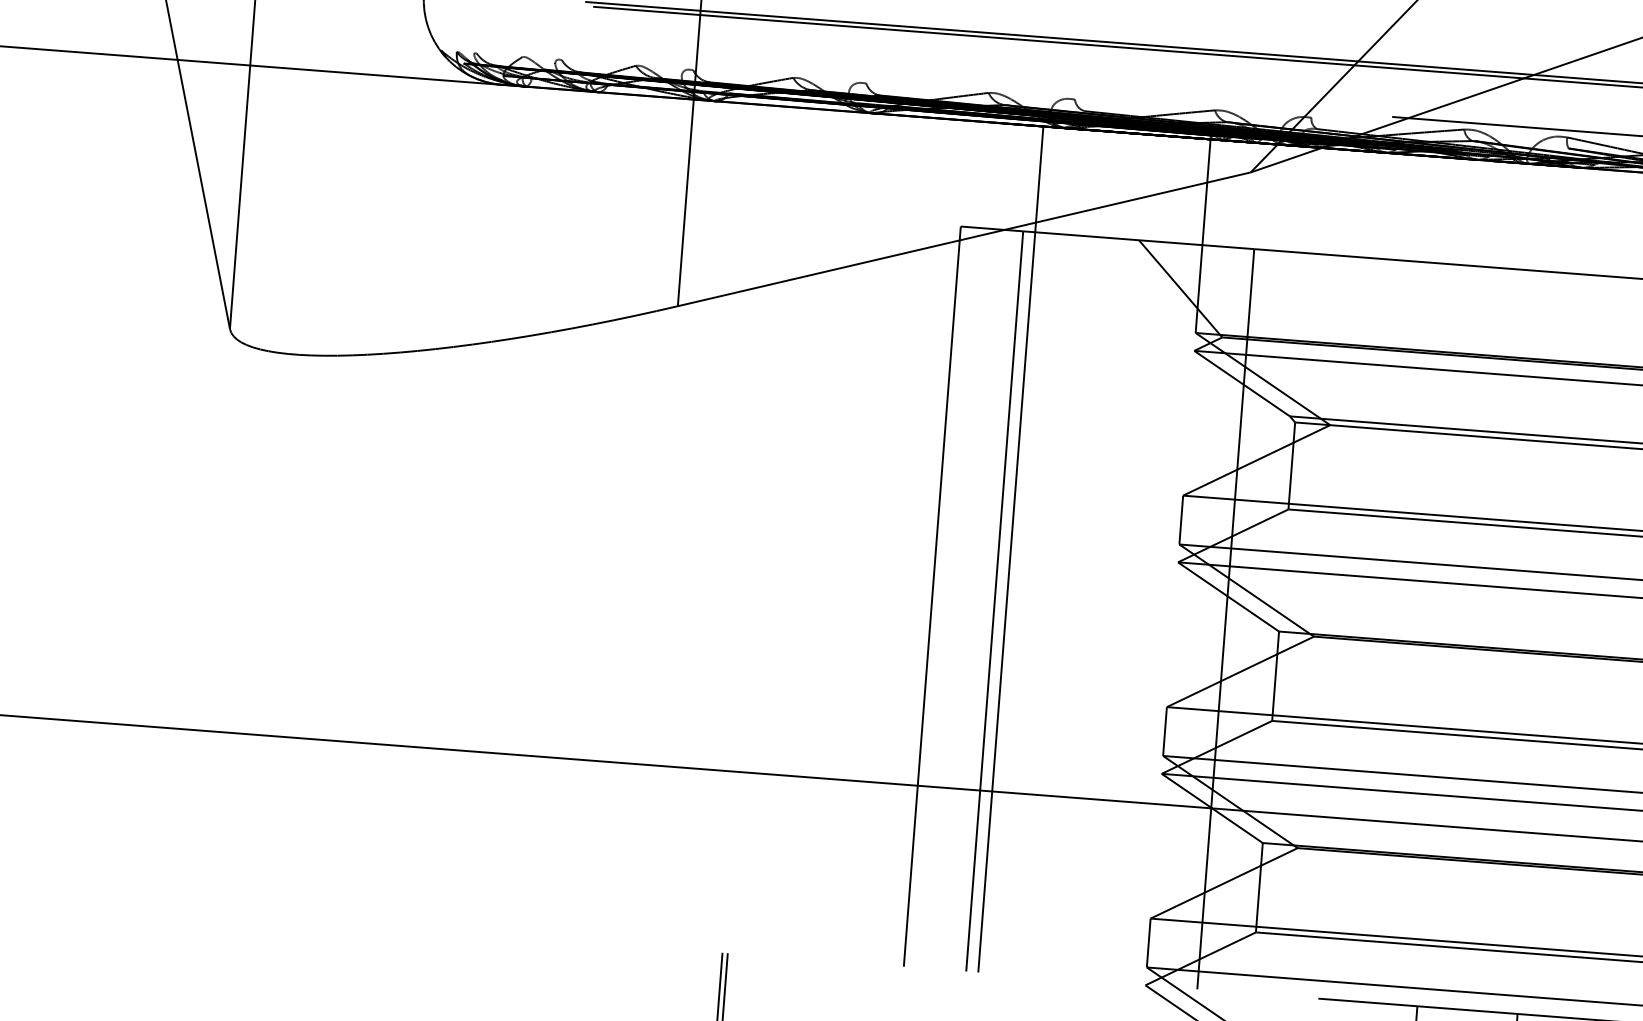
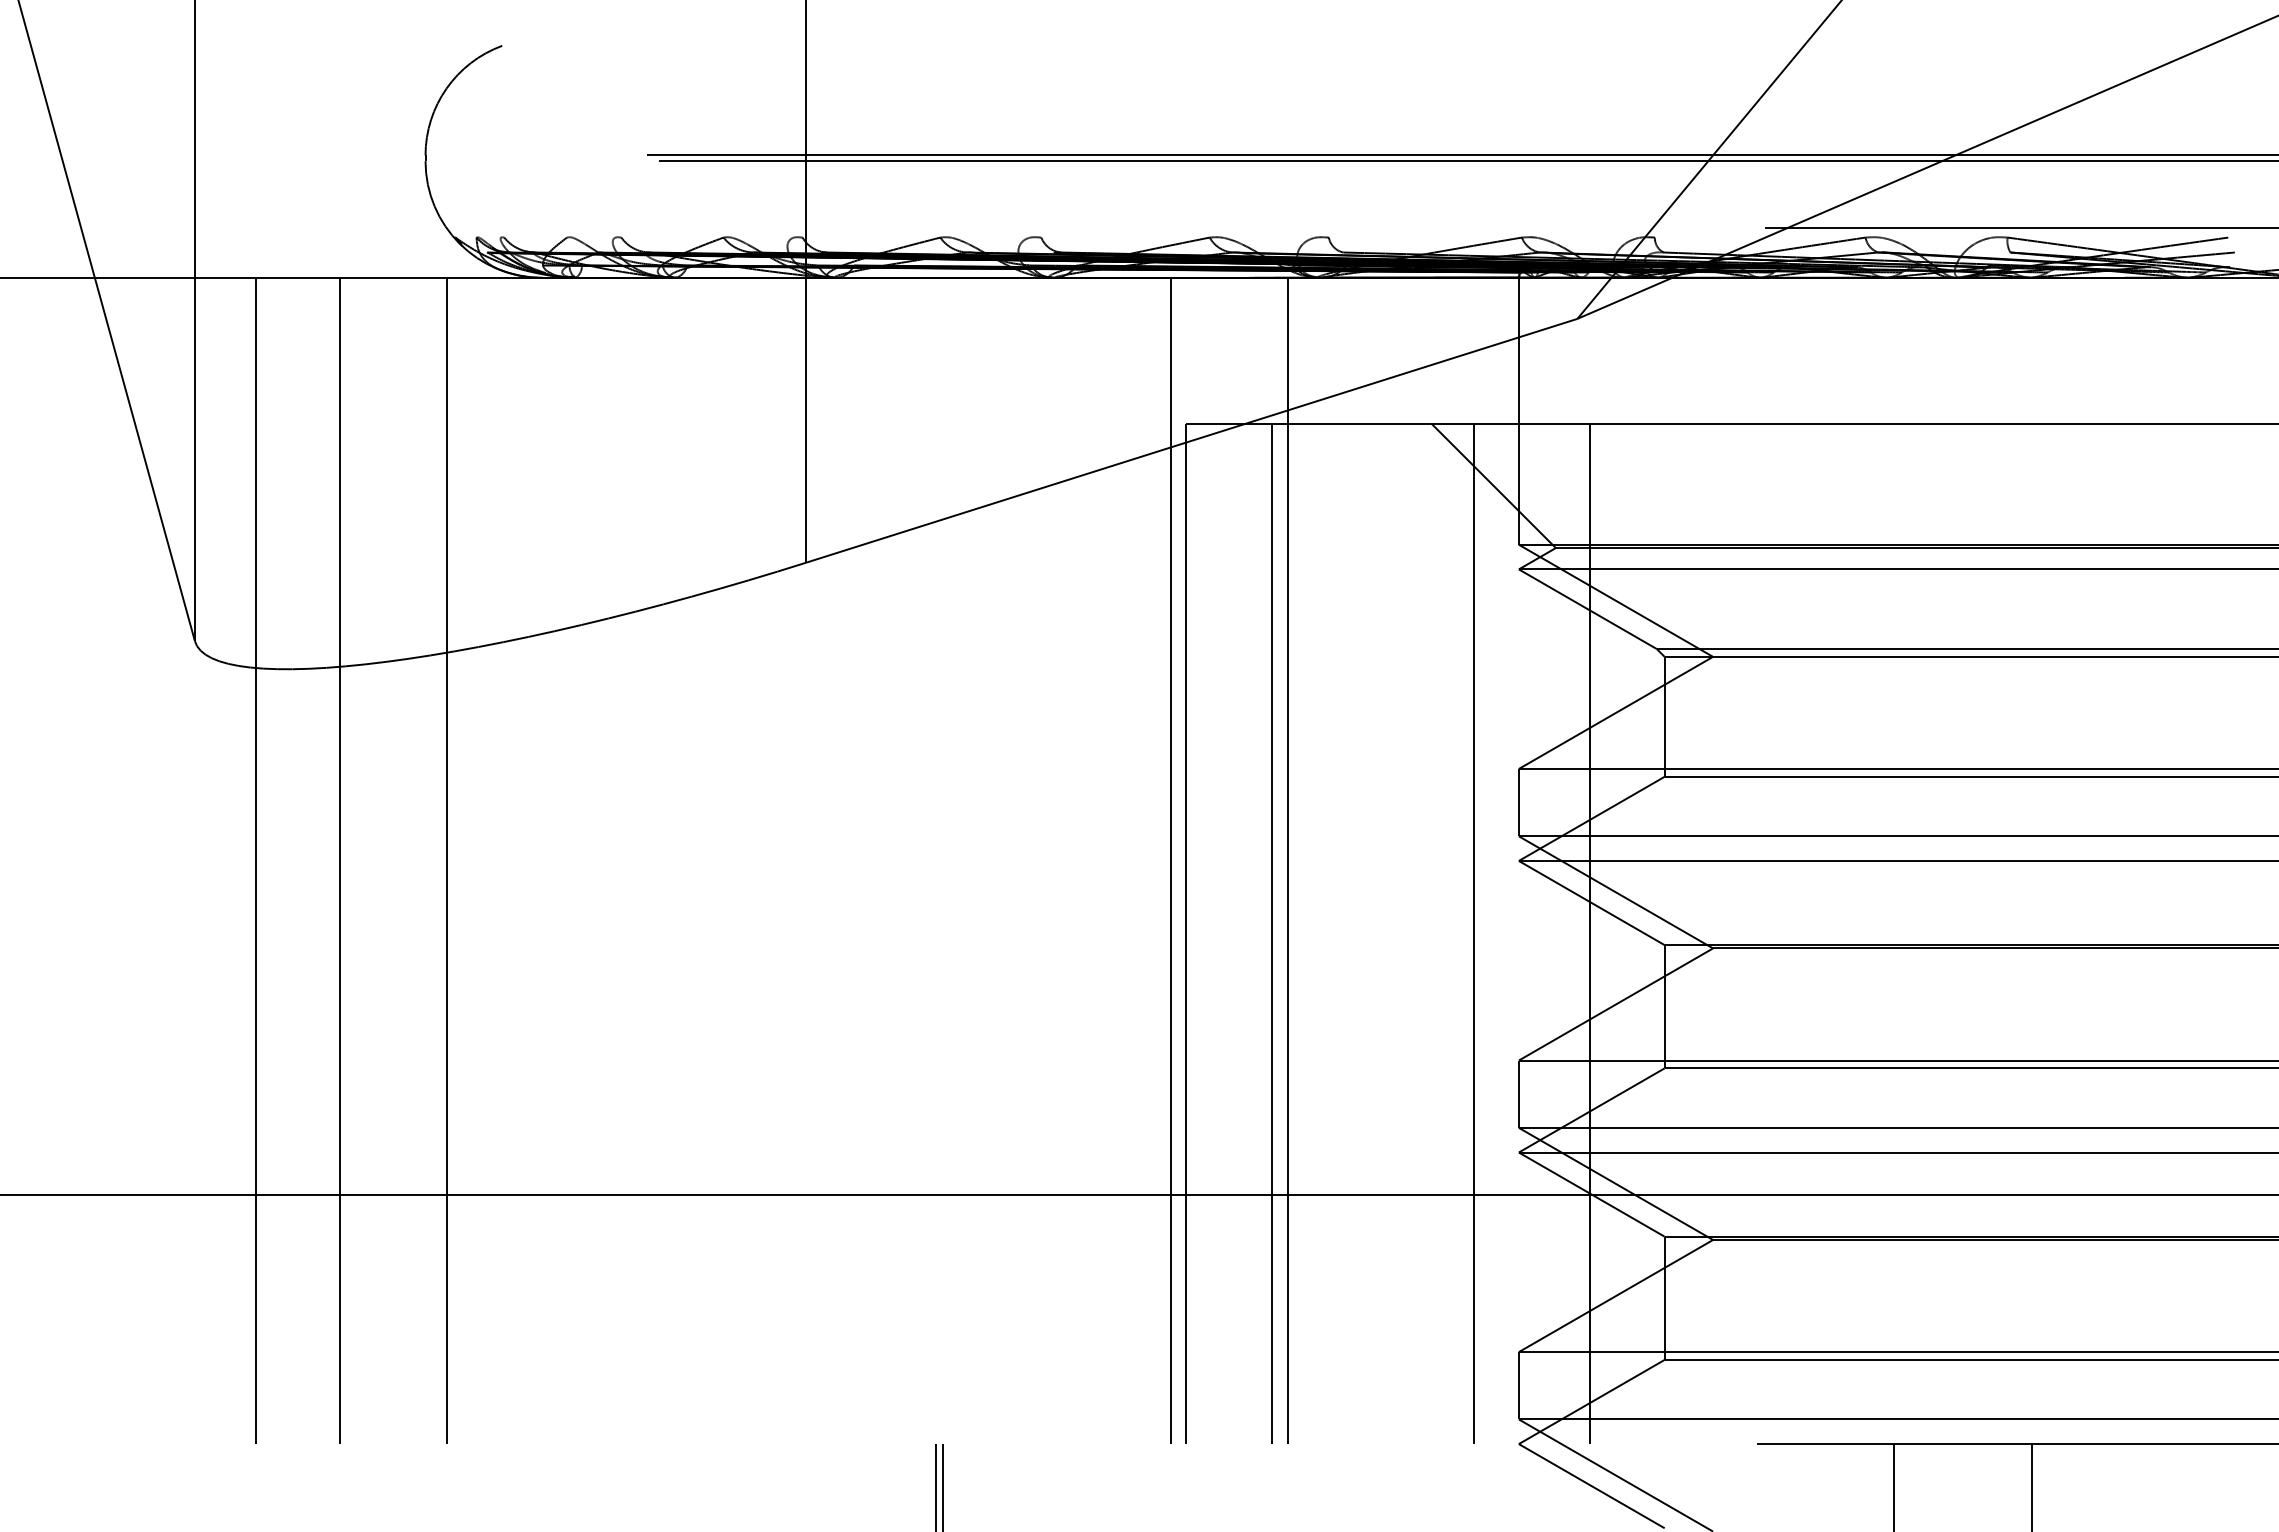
line: (261, 491) -> (255, 860), added
line: (322, 496) -> (339, 860), added
line: (400, 502) -> (447, 860), added
line: (925, 542) -> (1170, 860), added
line: (1141, 612) -> (1473, 933), added

